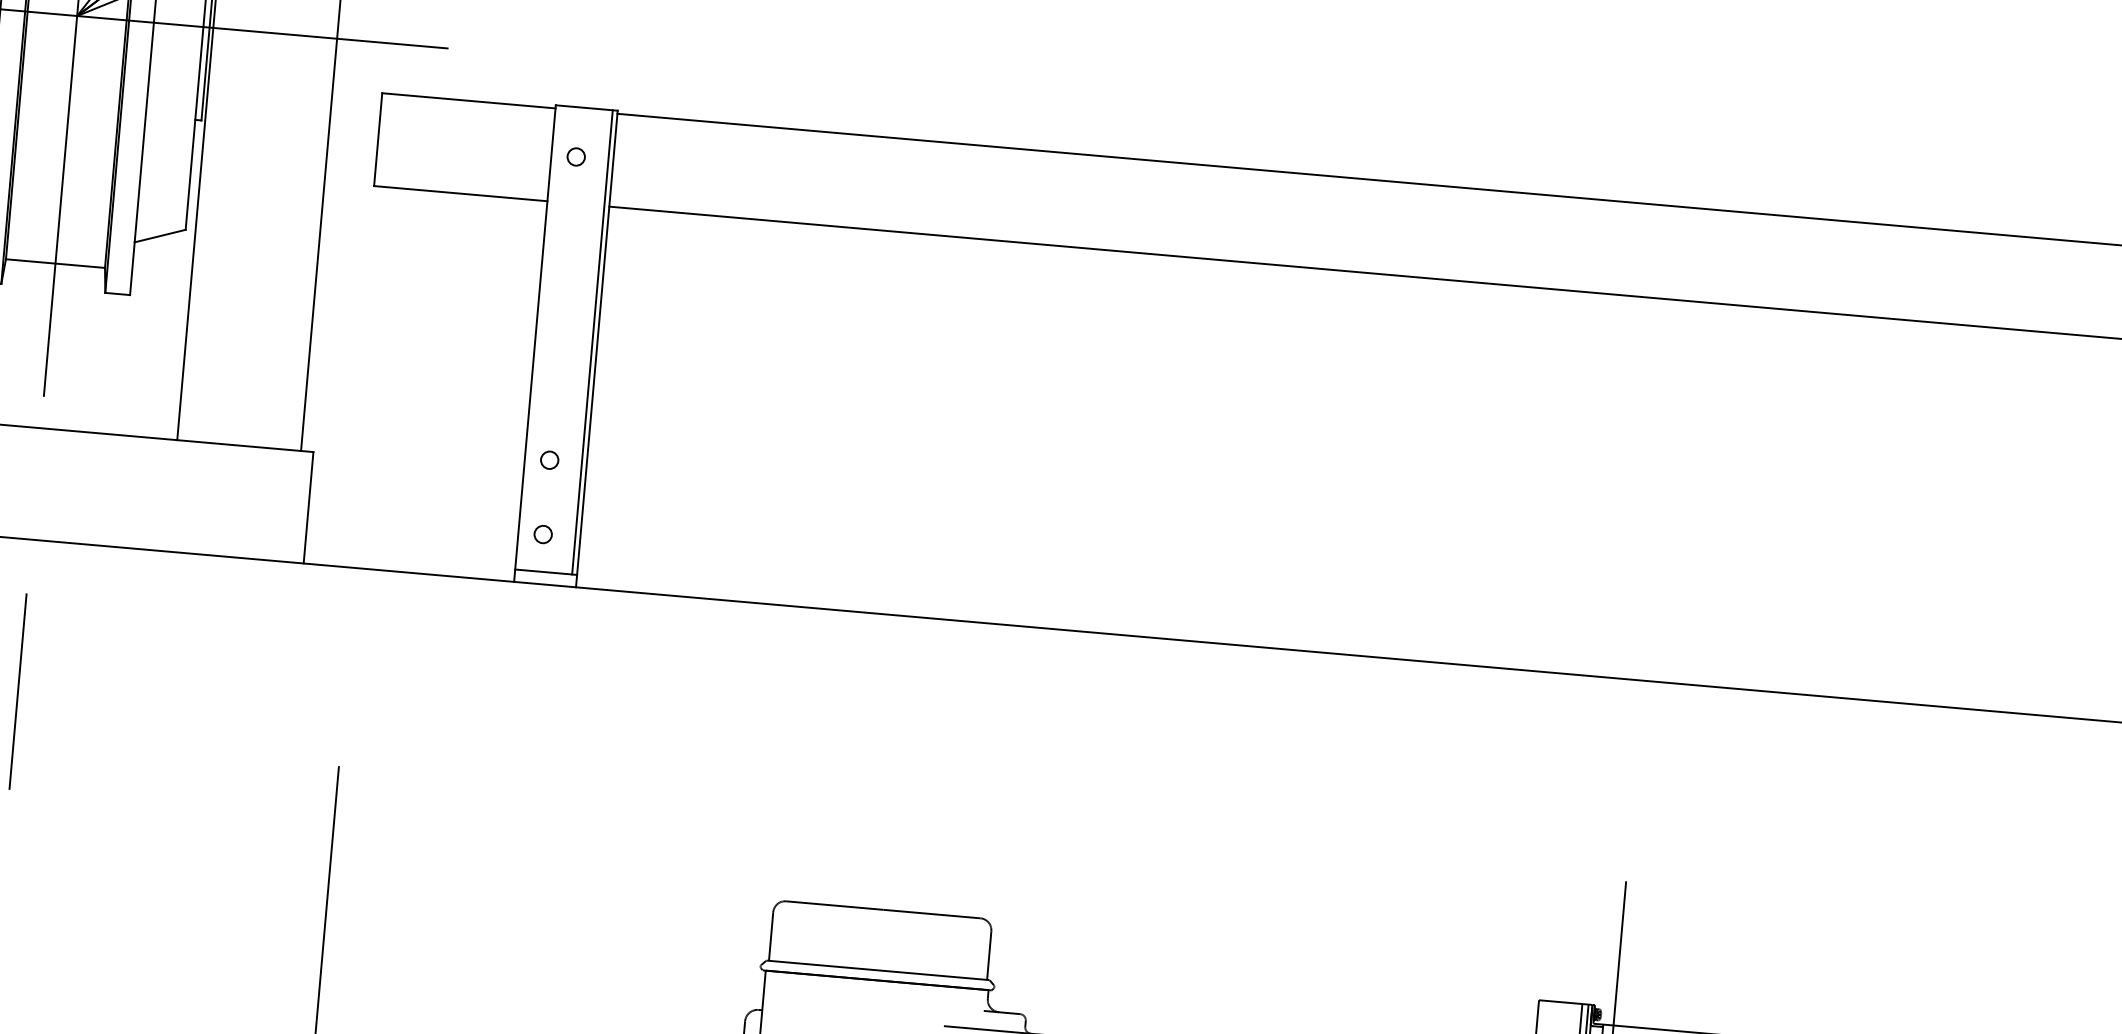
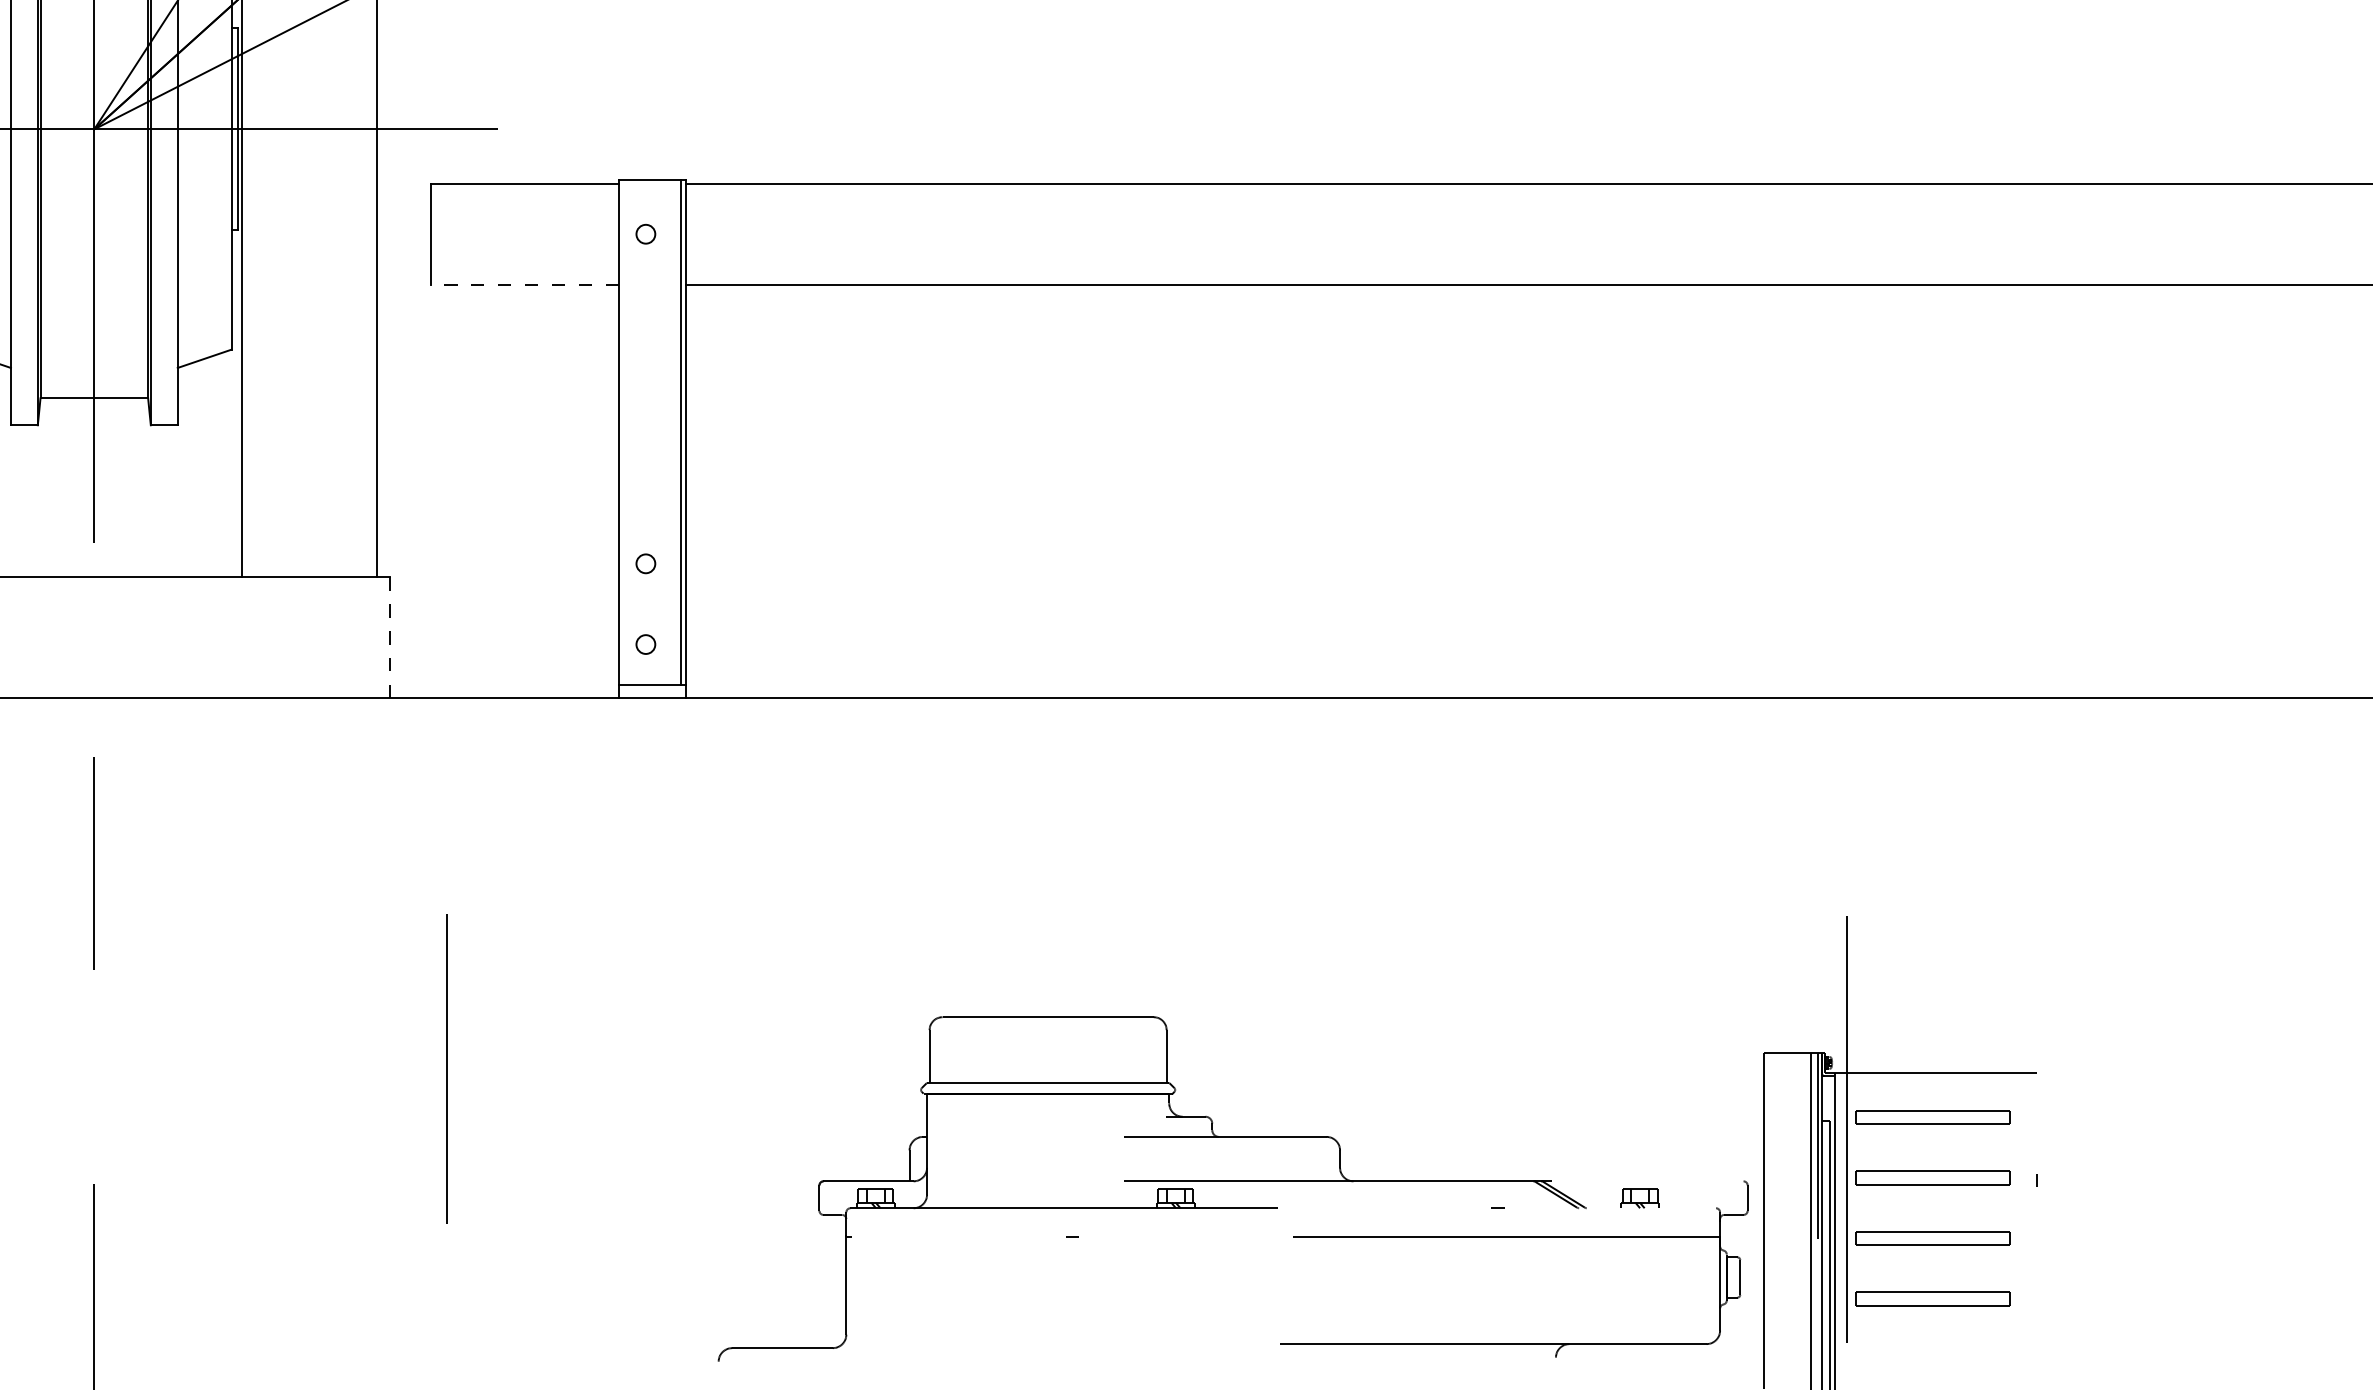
line: (460, 193) -> (524, 284), solid -> dashed
line: (308, 507) -> (390, 637), solid -> dashed

